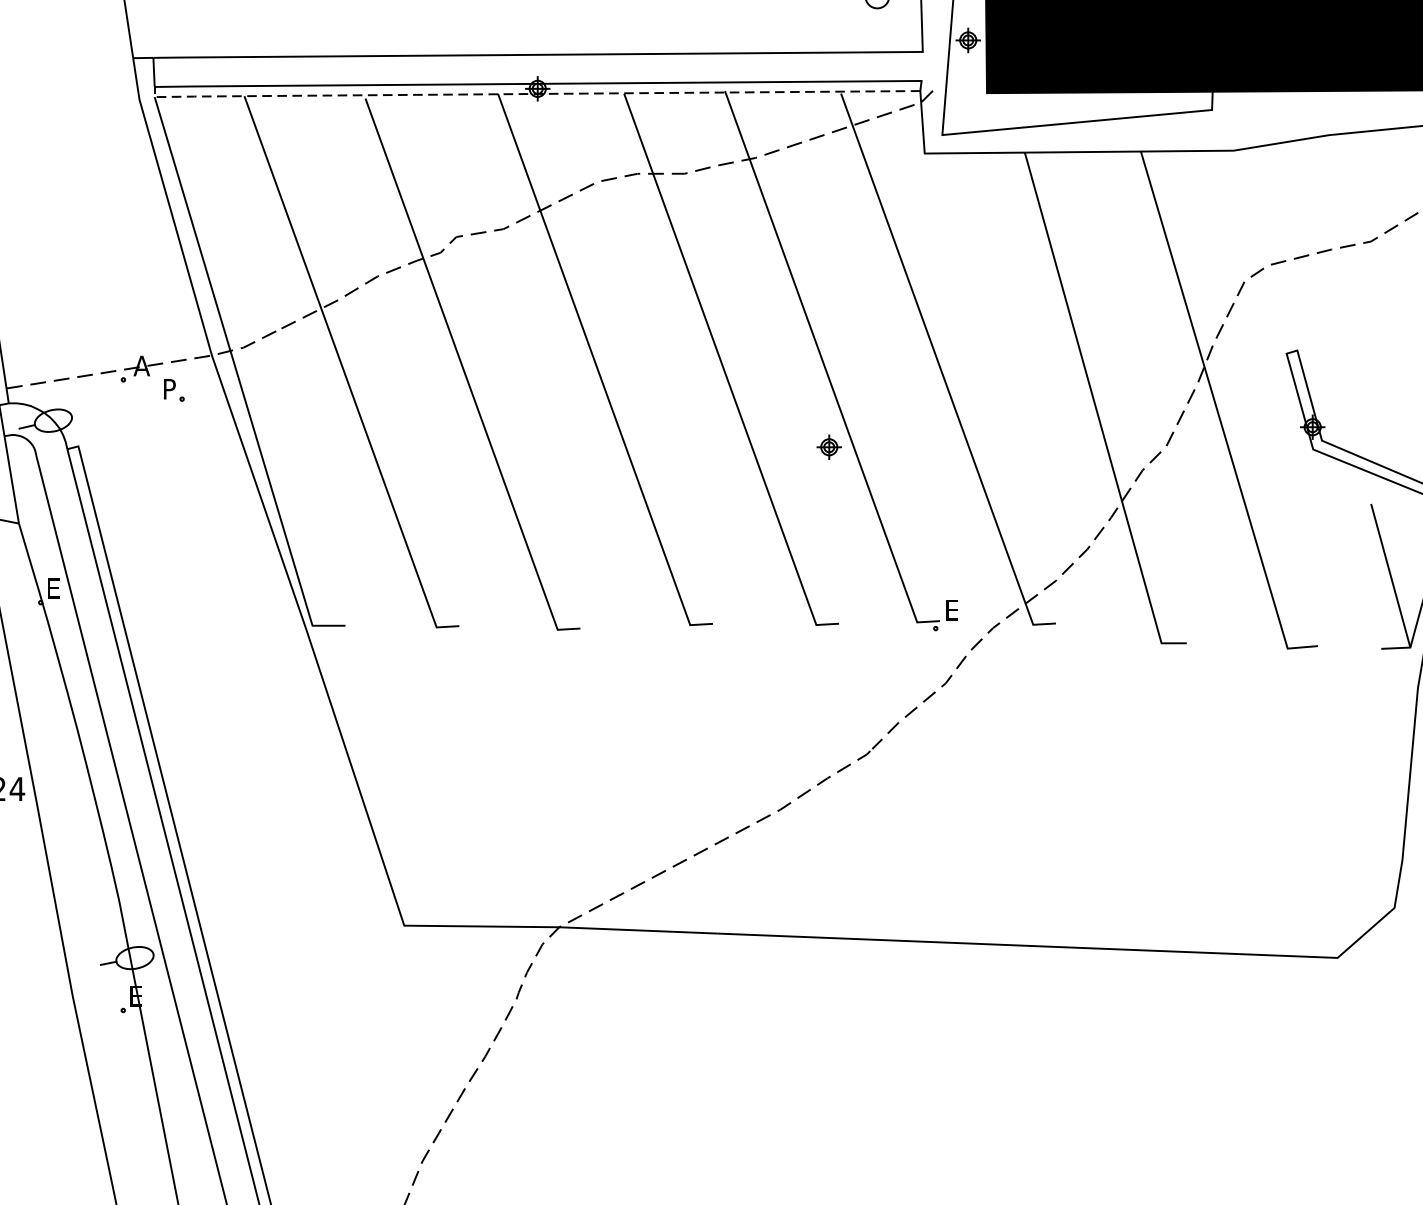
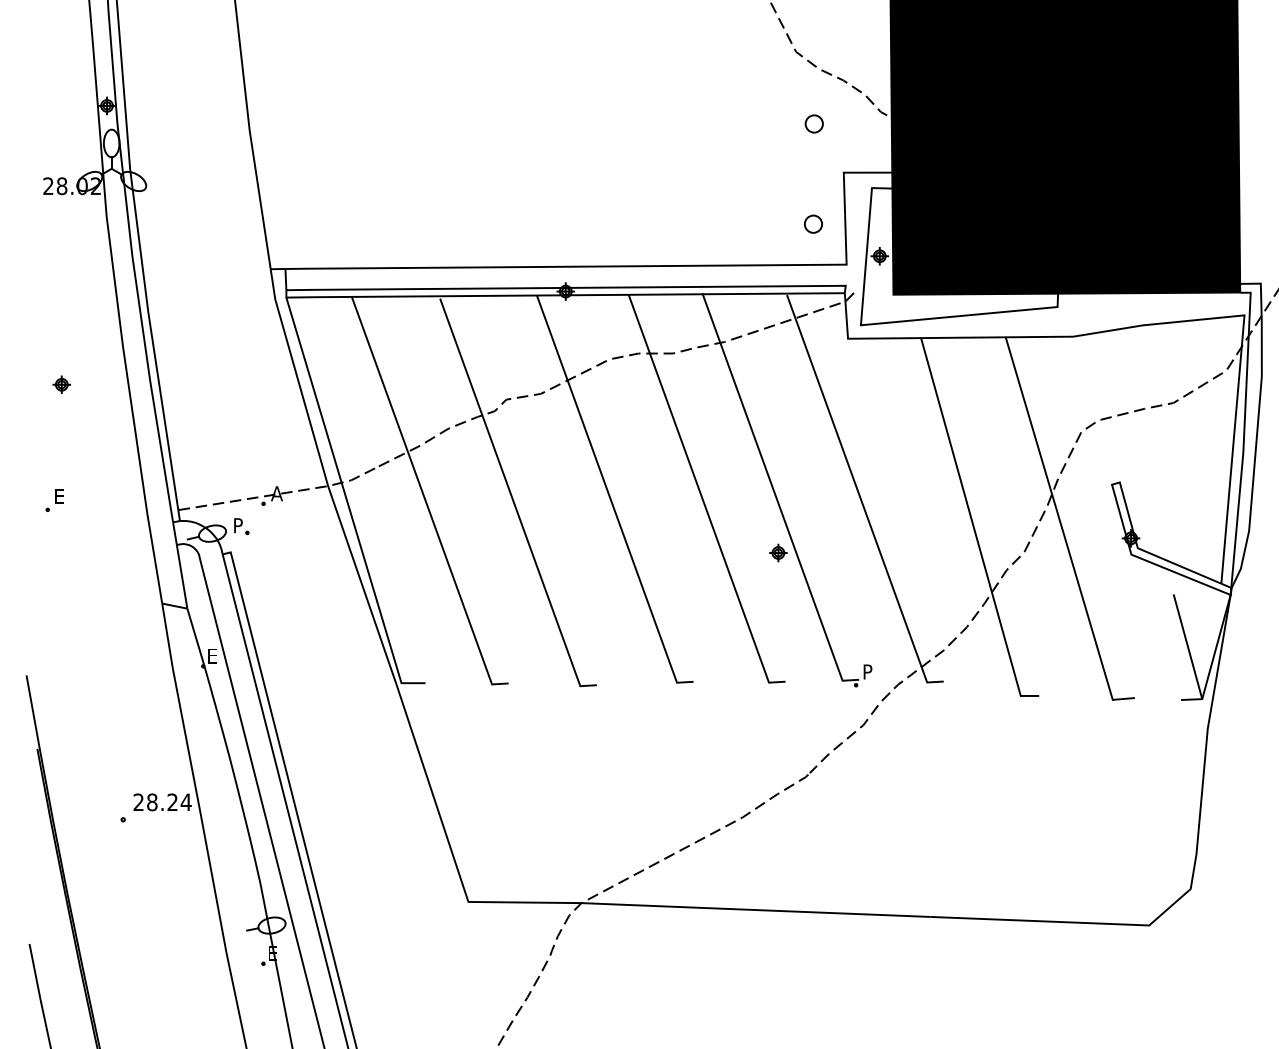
line: (530, 94) -> (560, 295), dashed -> solid
part: (174, 390) -> (241, 526), moved
text: (951, 609) -> (867, 671), E -> P

